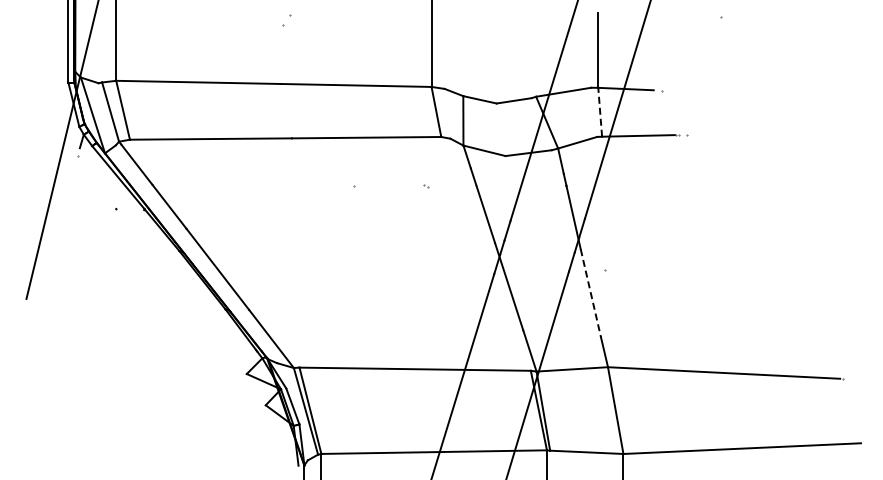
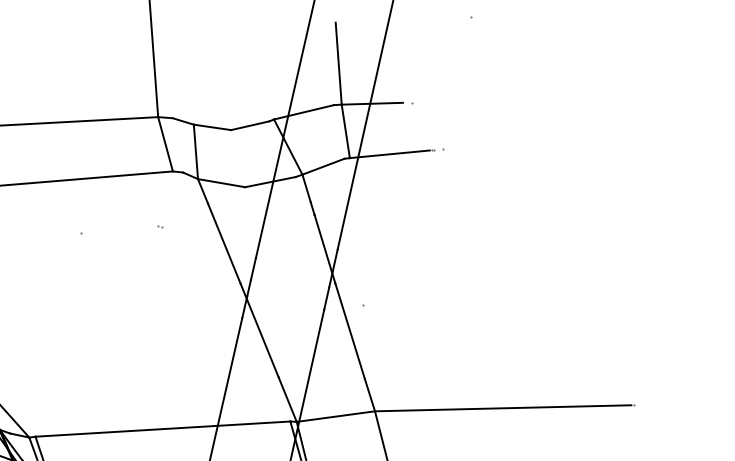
line: (600, 112) -> (346, 131), dashed -> solid
line: (590, 293) -> (349, 331), dashed -> solid

